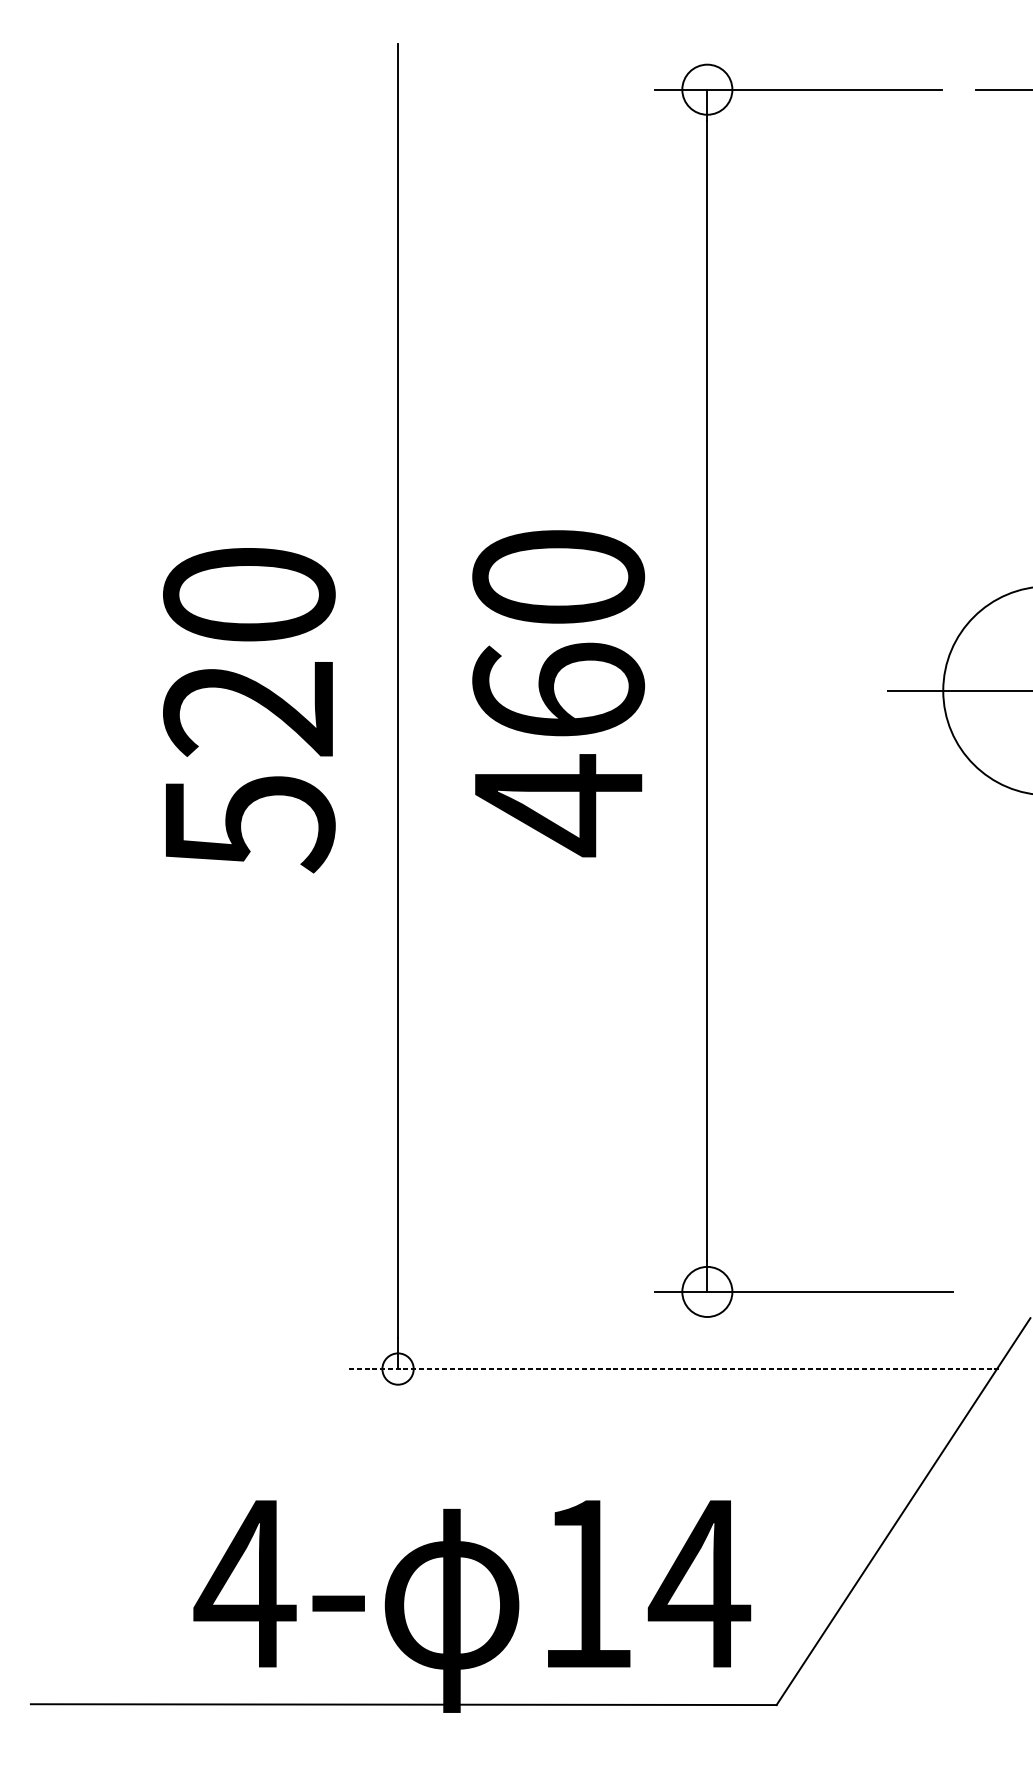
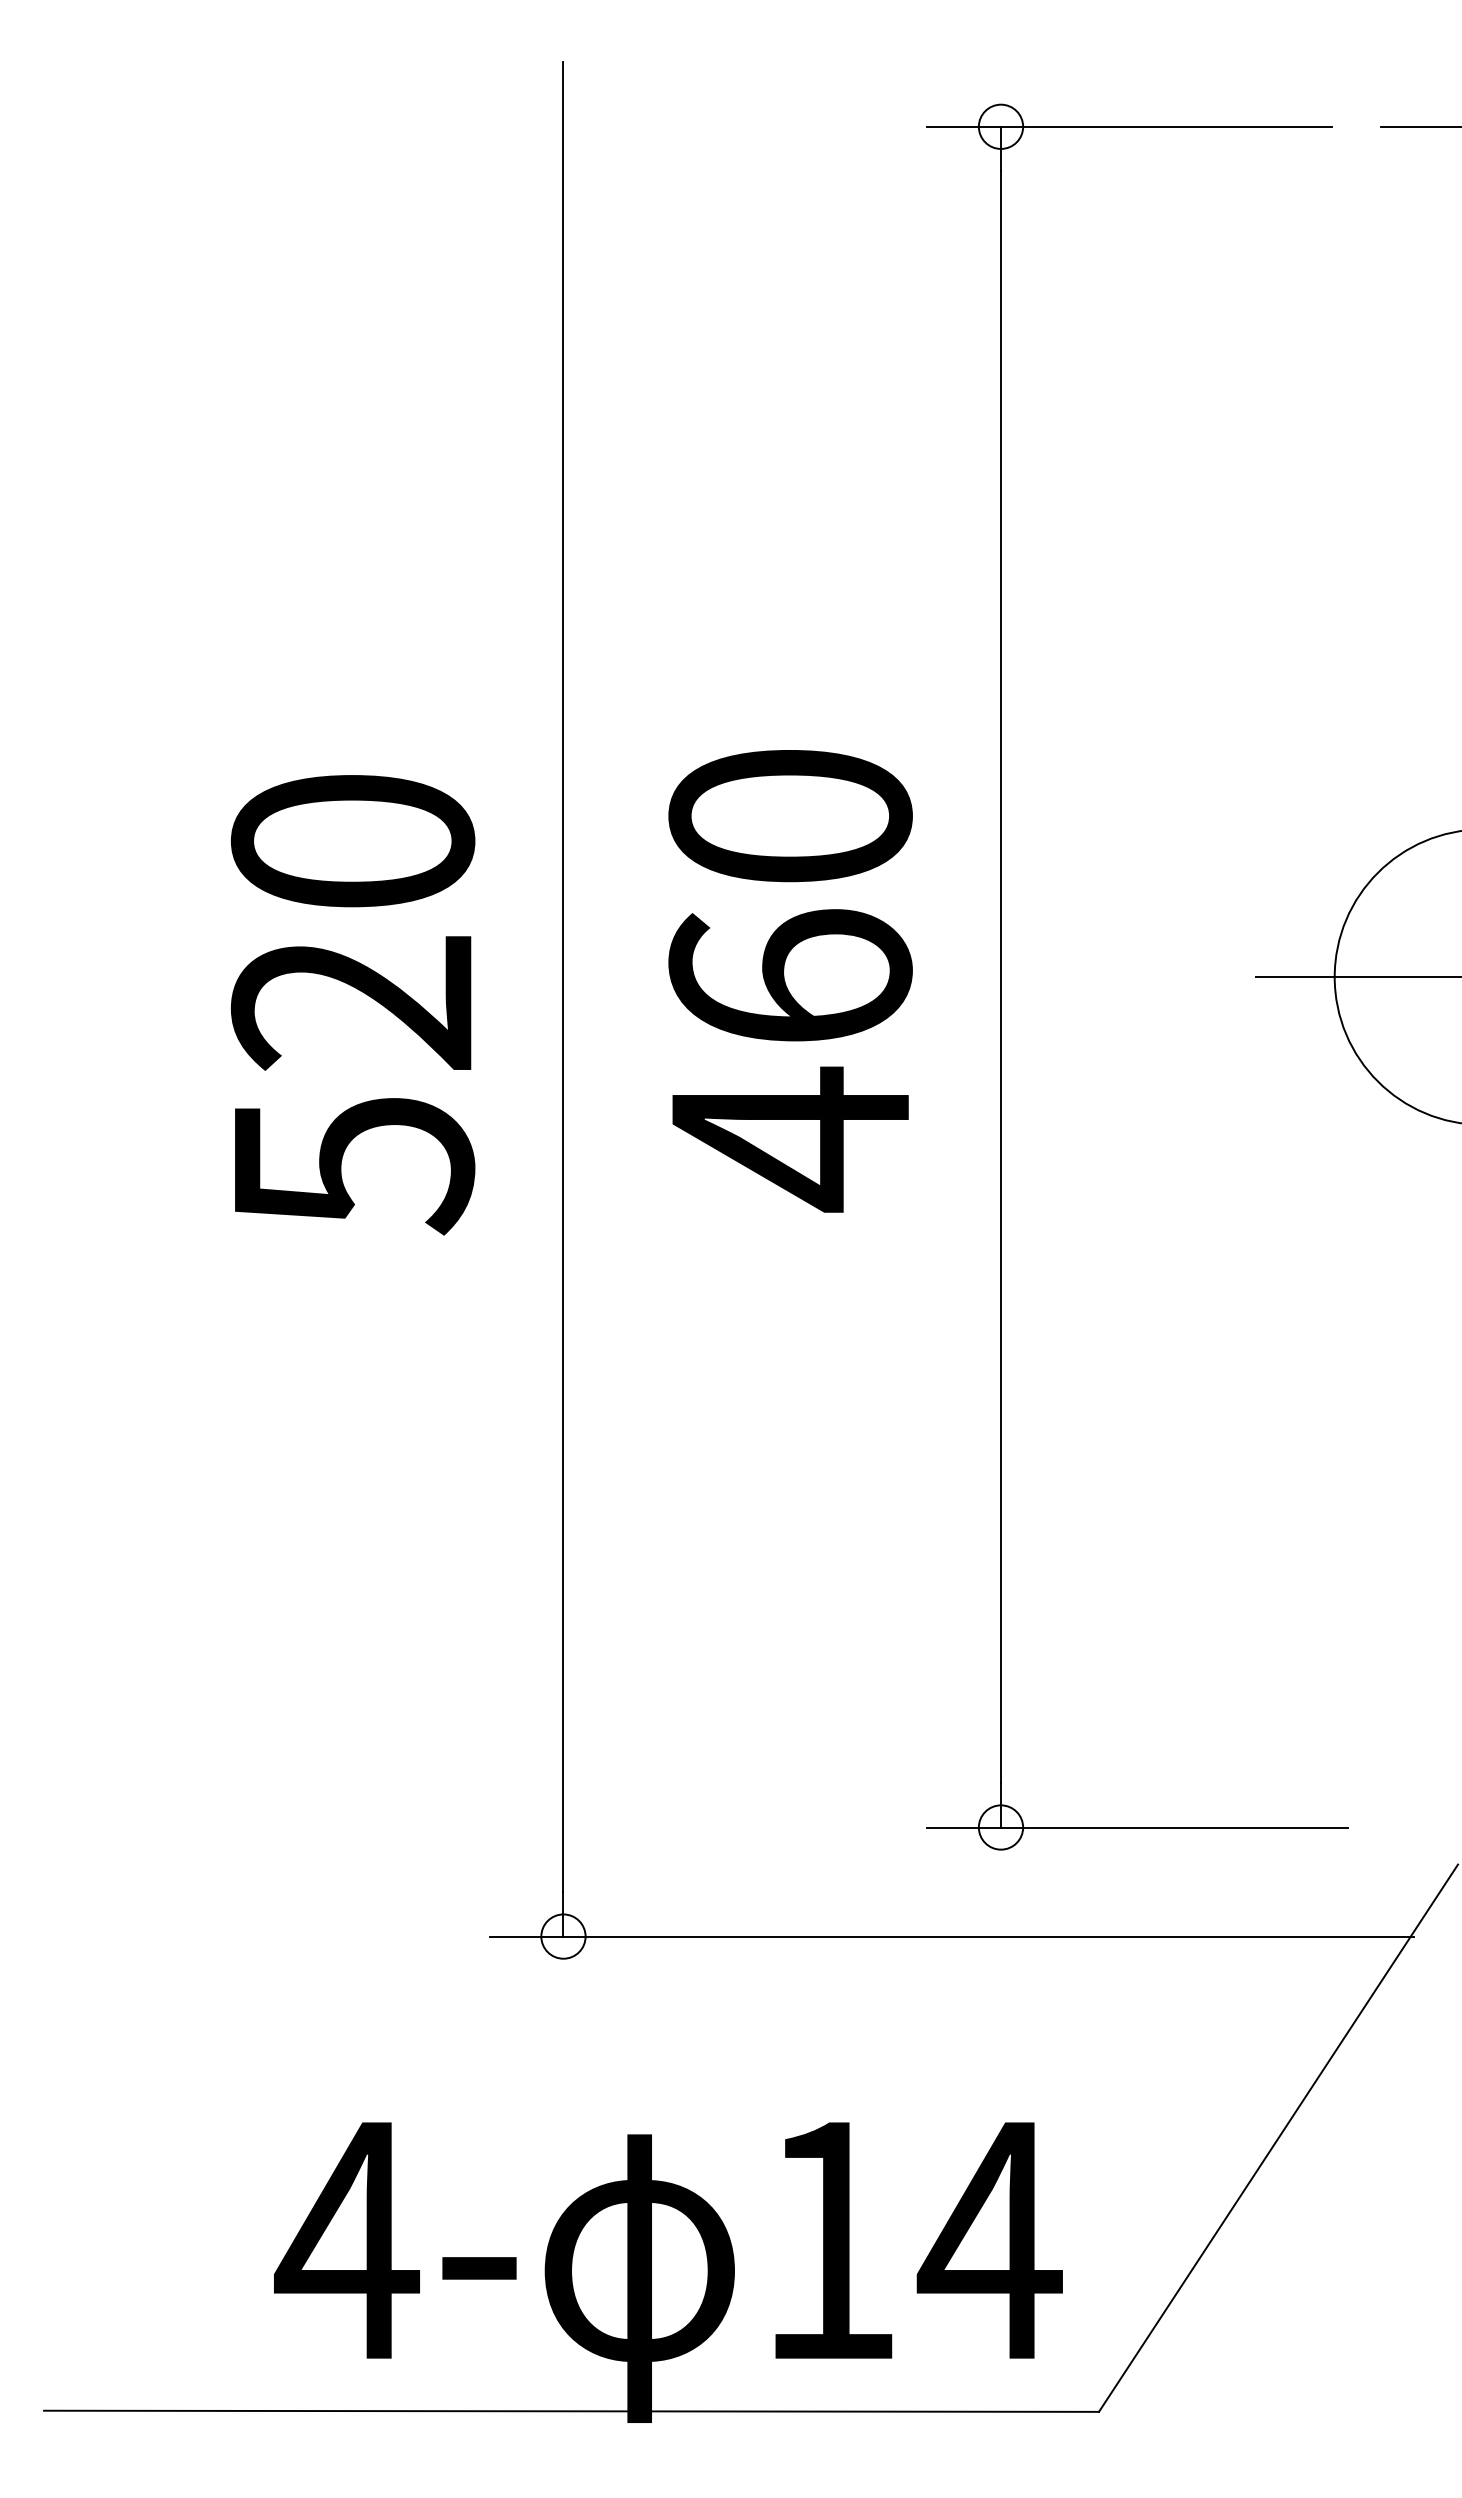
circle: (707, 89) -> (1000, 126), size x0.62
circle: (707, 1291) -> (1000, 1827), size x0.62
line: (672, 1368) -> (951, 1936), dashed -> solid

